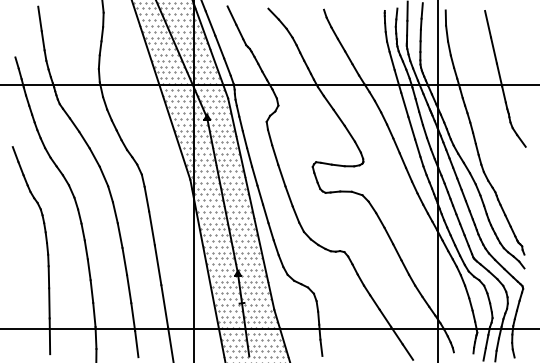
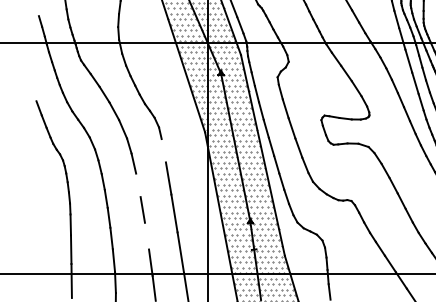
line: (146, 198) -> (163, 150), removed
line: (119, 235) -> (137, 185), removed
line: (129, 289) -> (147, 236), removed

